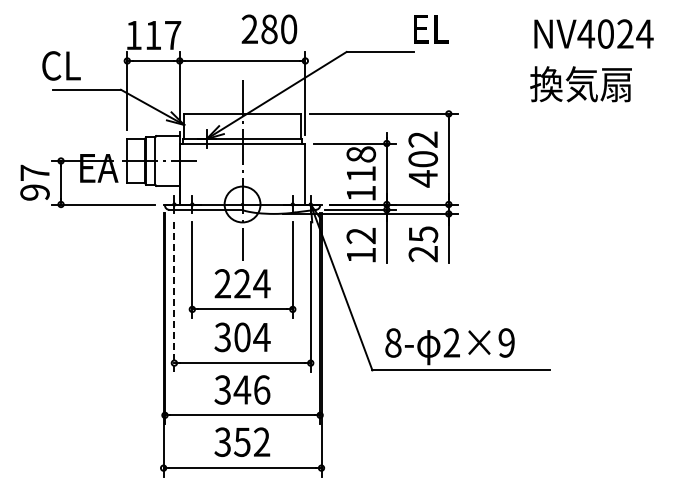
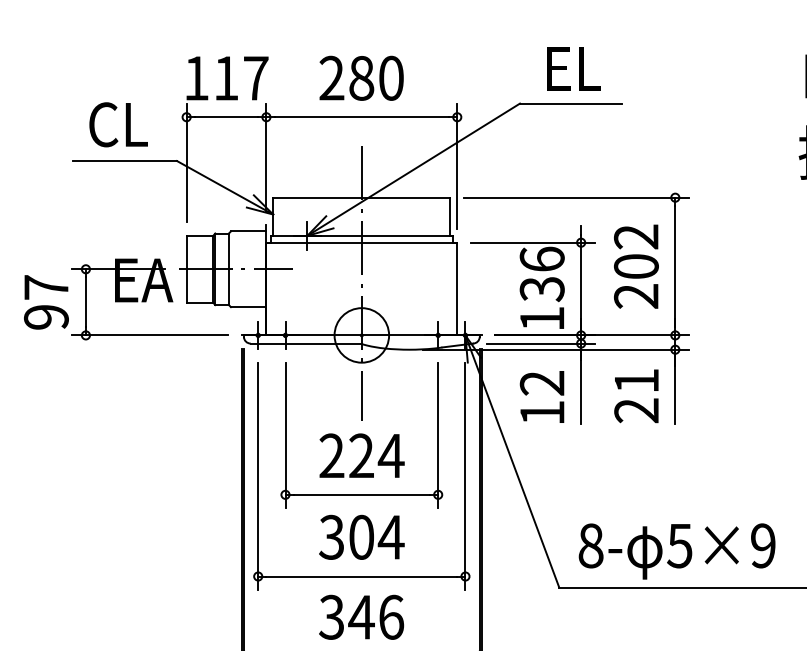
text: (269, 29) -> (361, 78), moved
text: (431, 29) -> (574, 69), moved
text: (61, 65) -> (118, 124), moved
text: (361, 164) -> (542, 274), 118 -> 136
text: (422, 178) -> (635, 295), 402 -> 202
text: (423, 234) -> (636, 380), 25 -> 21
line: (174, 297) -> (258, 476), dashed -> solid
text: (451, 342) -> (679, 545), 2×9 -> 5×9

